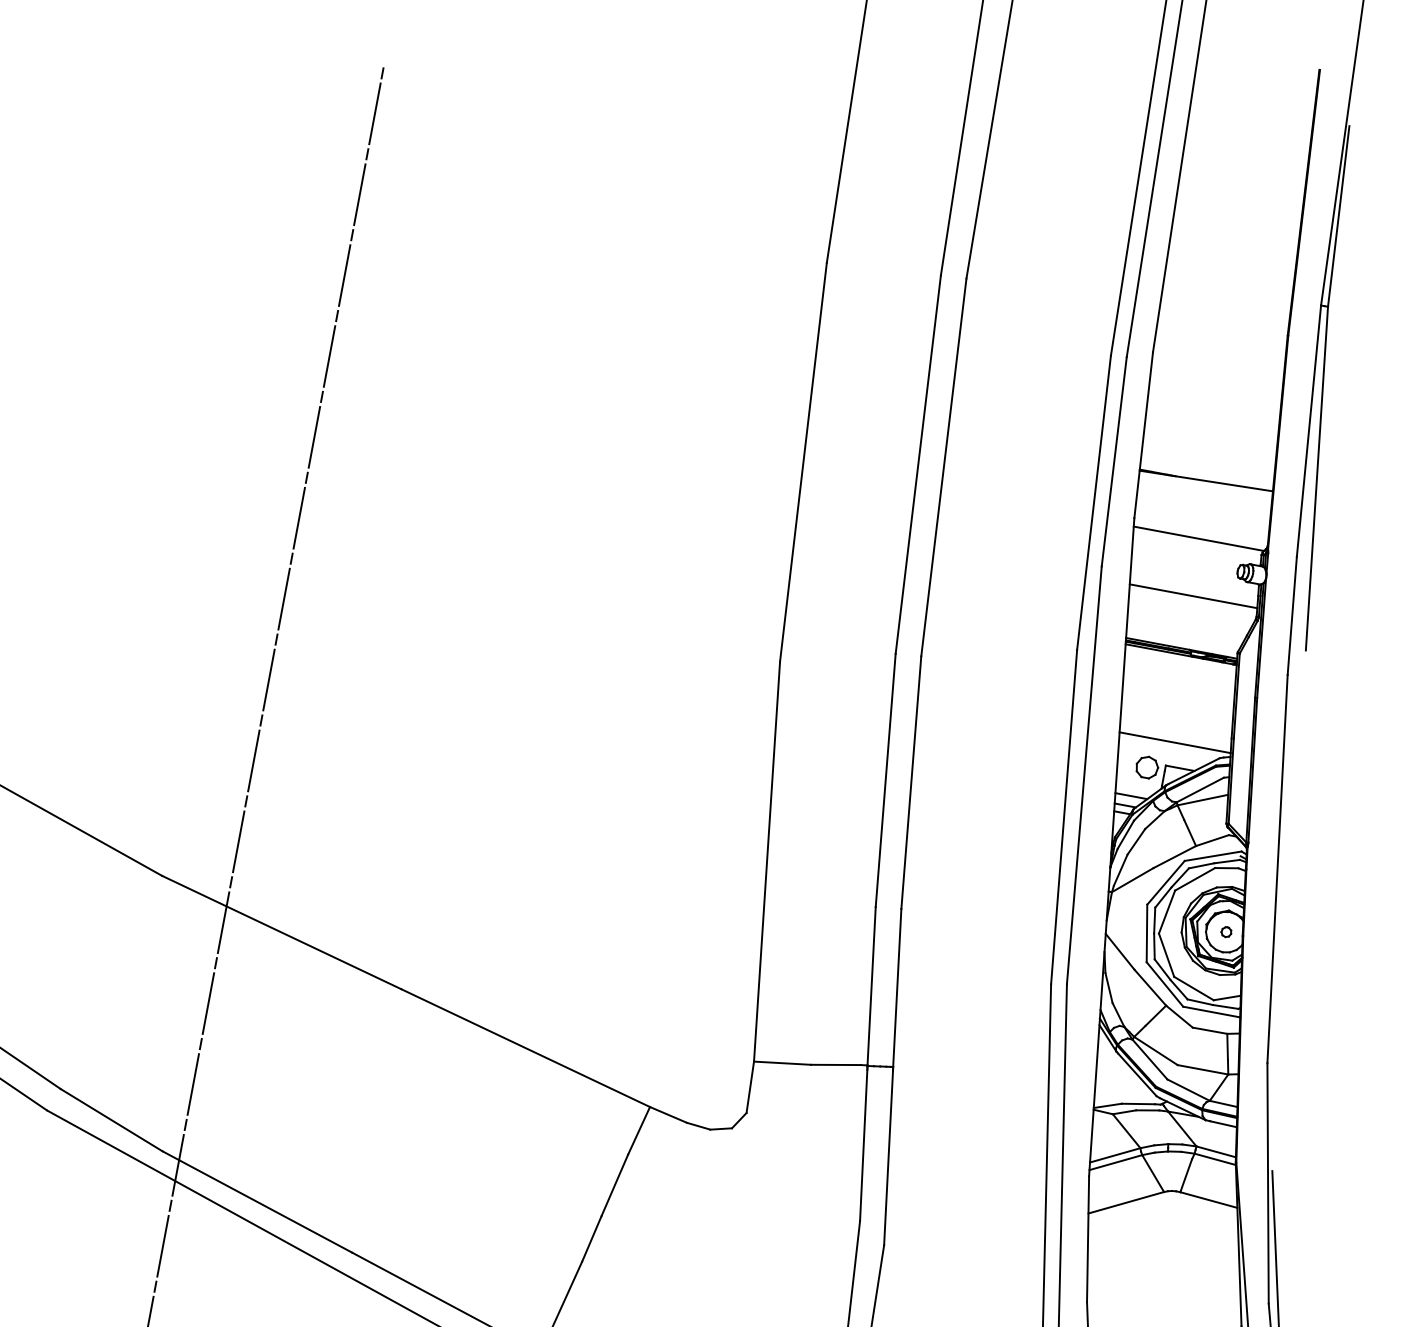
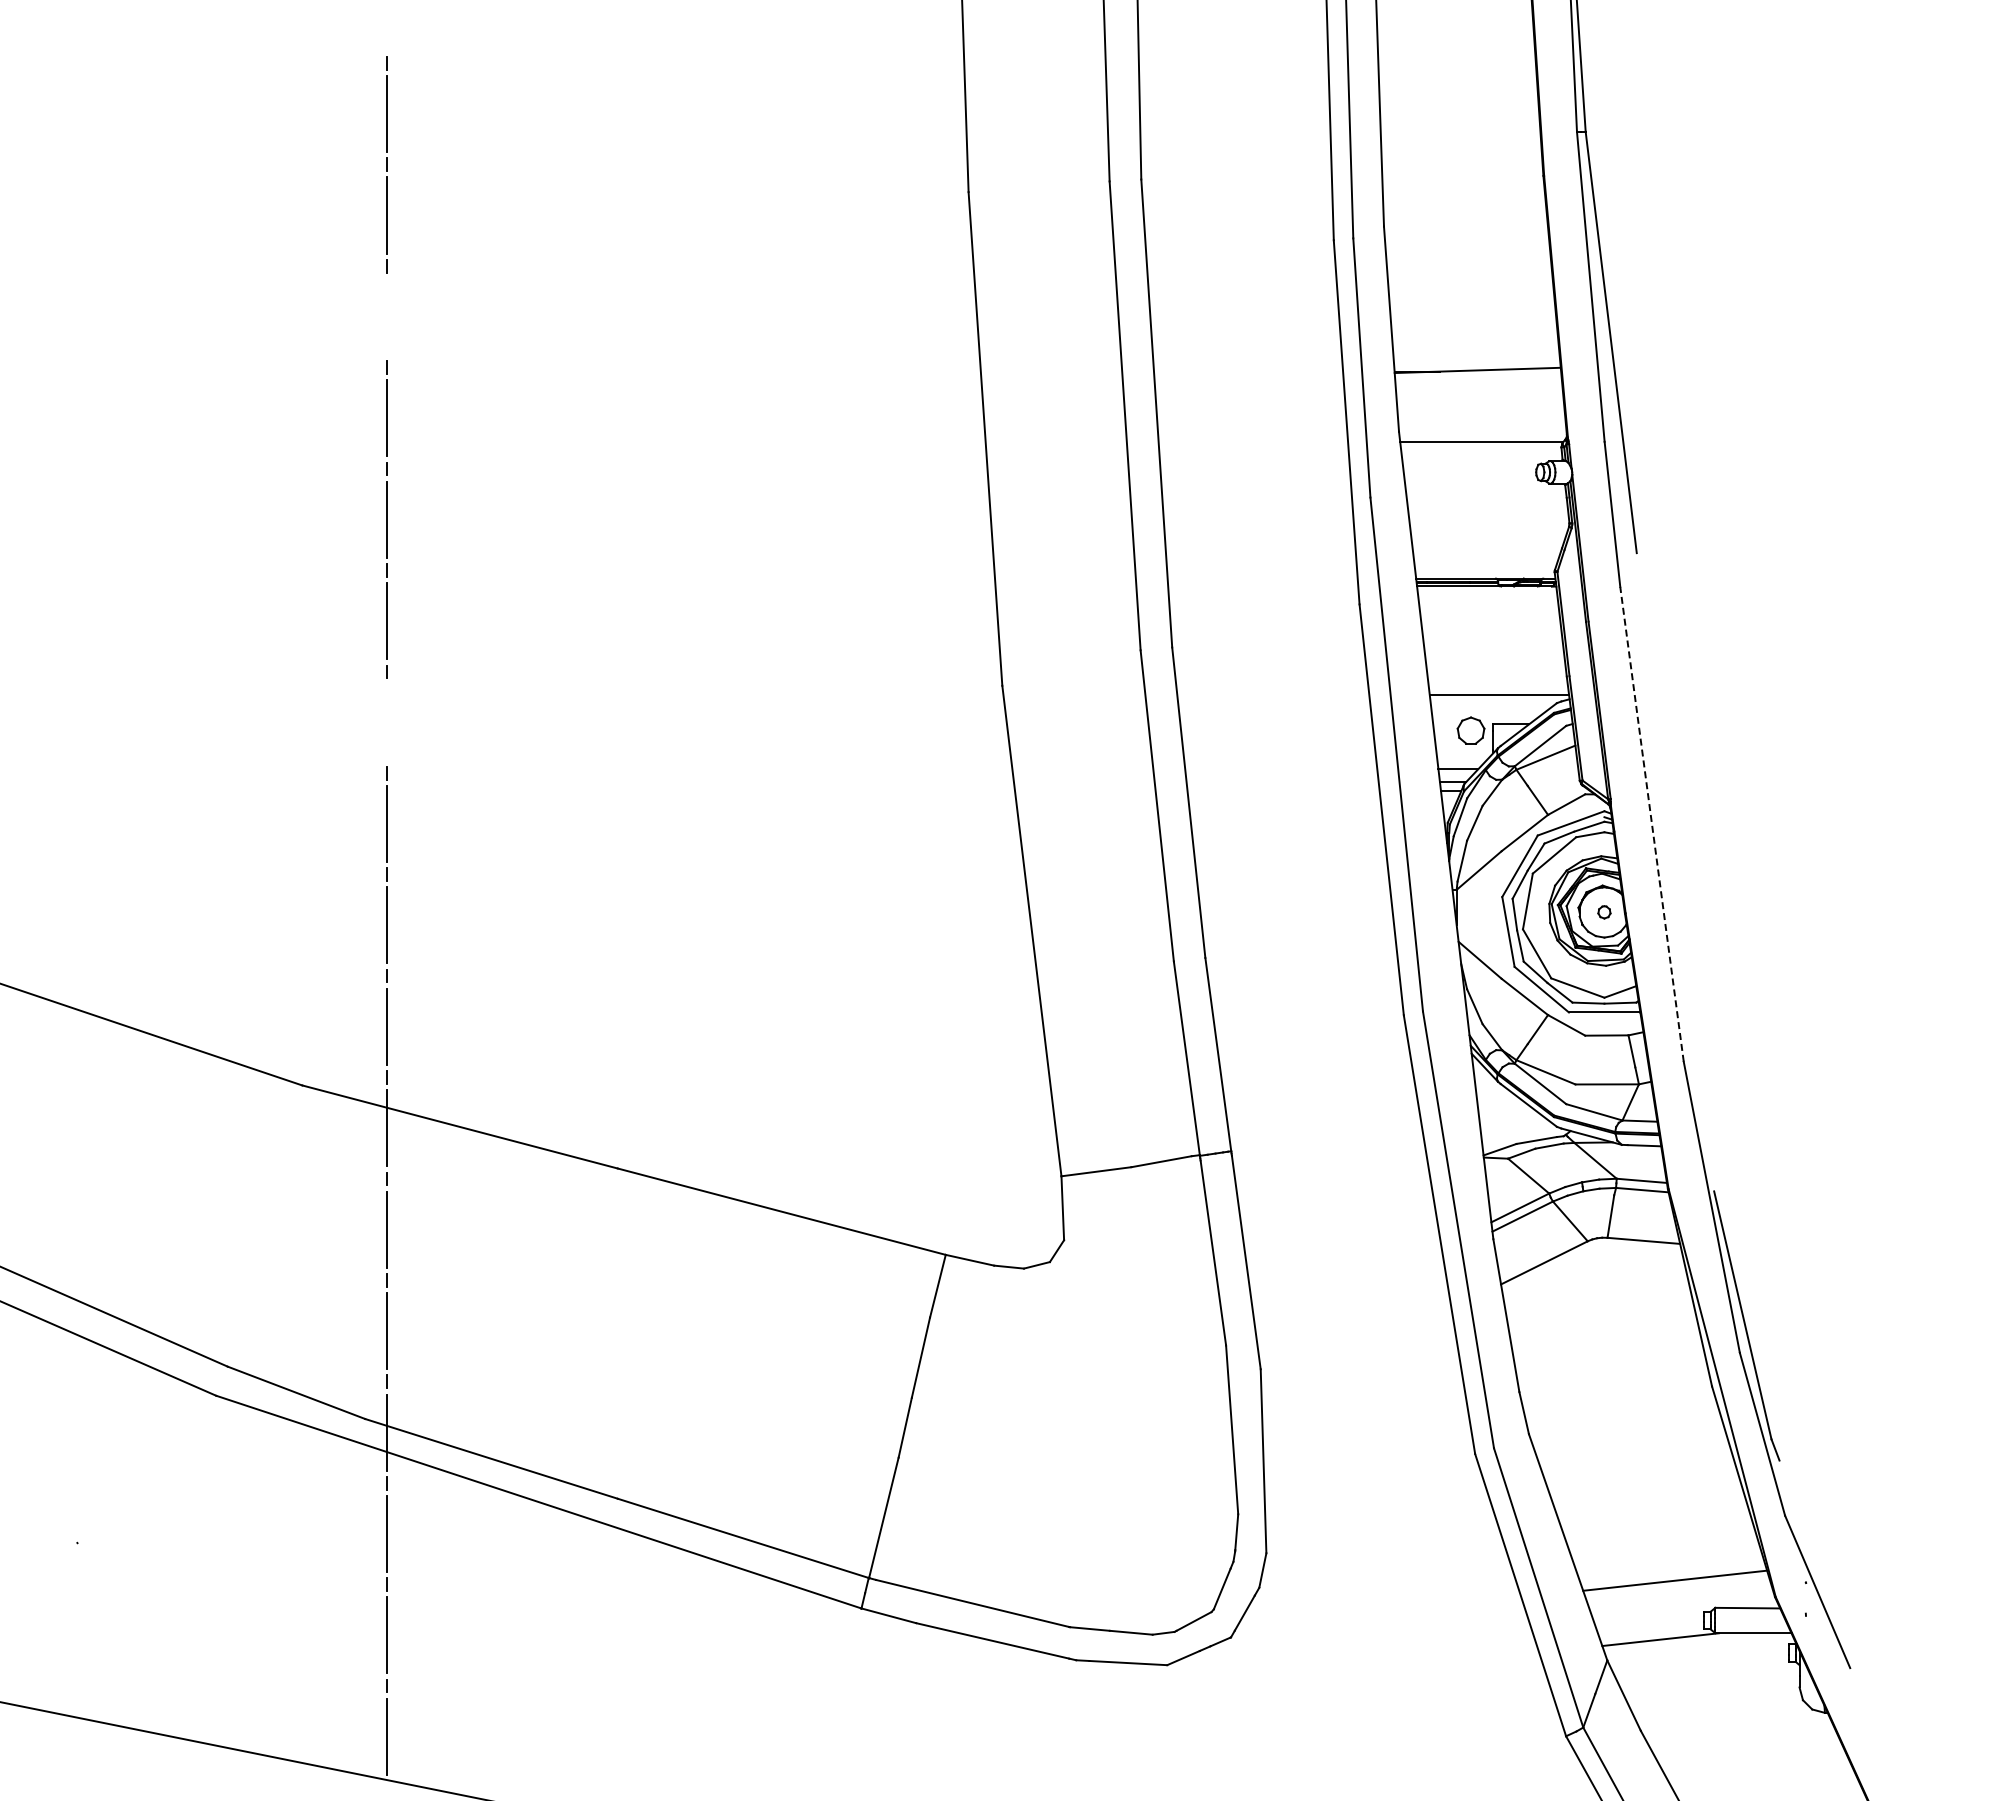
line: (344, 275) -> (387, 316), removed
line: (1193, 595) -> (1488, 512), removed
line: (284, 599) -> (387, 722), removed
line: (1277, 869) -> (1652, 824), solid -> dashed

